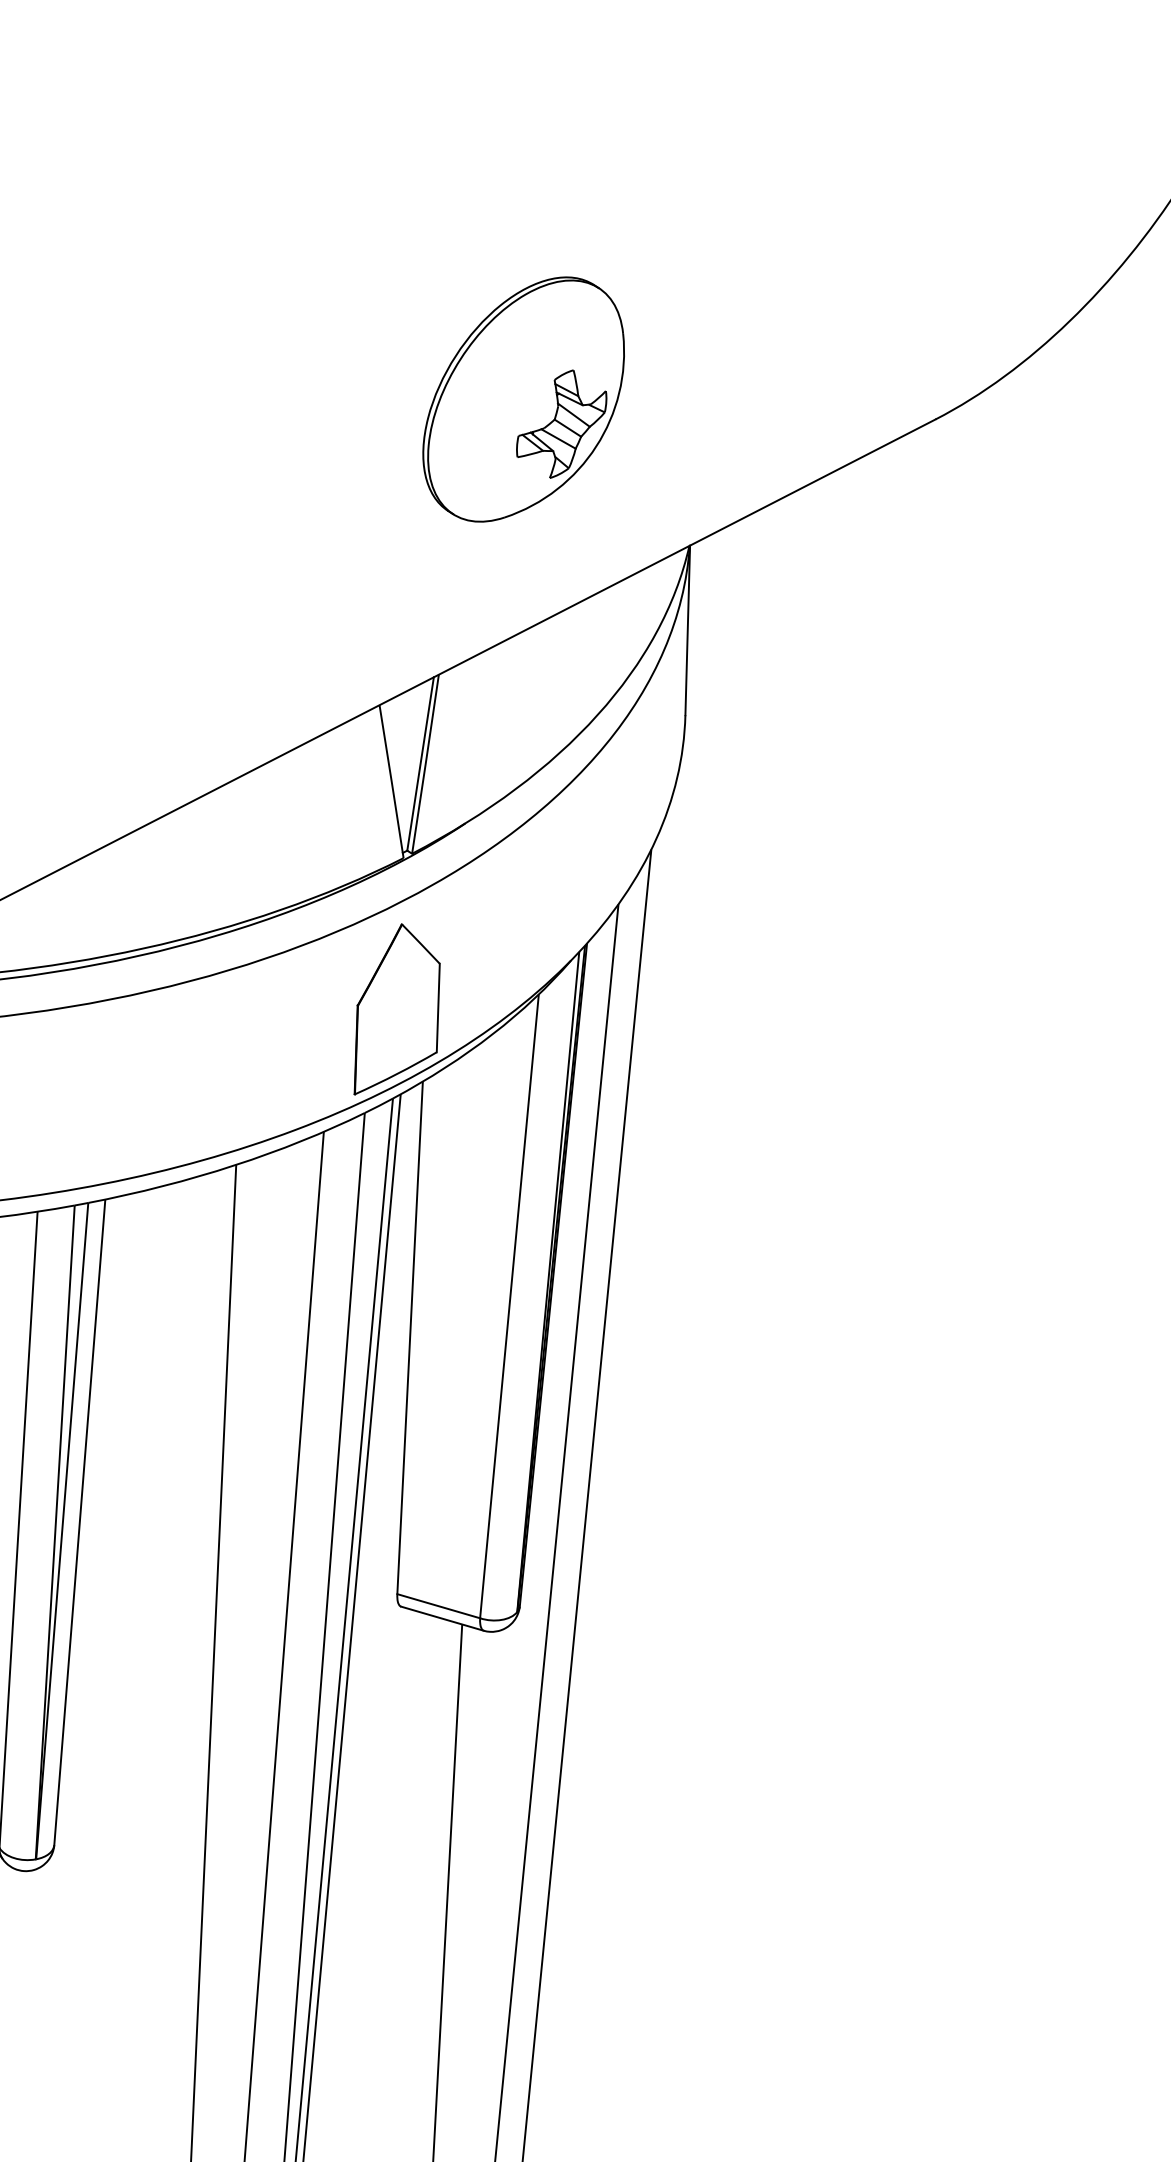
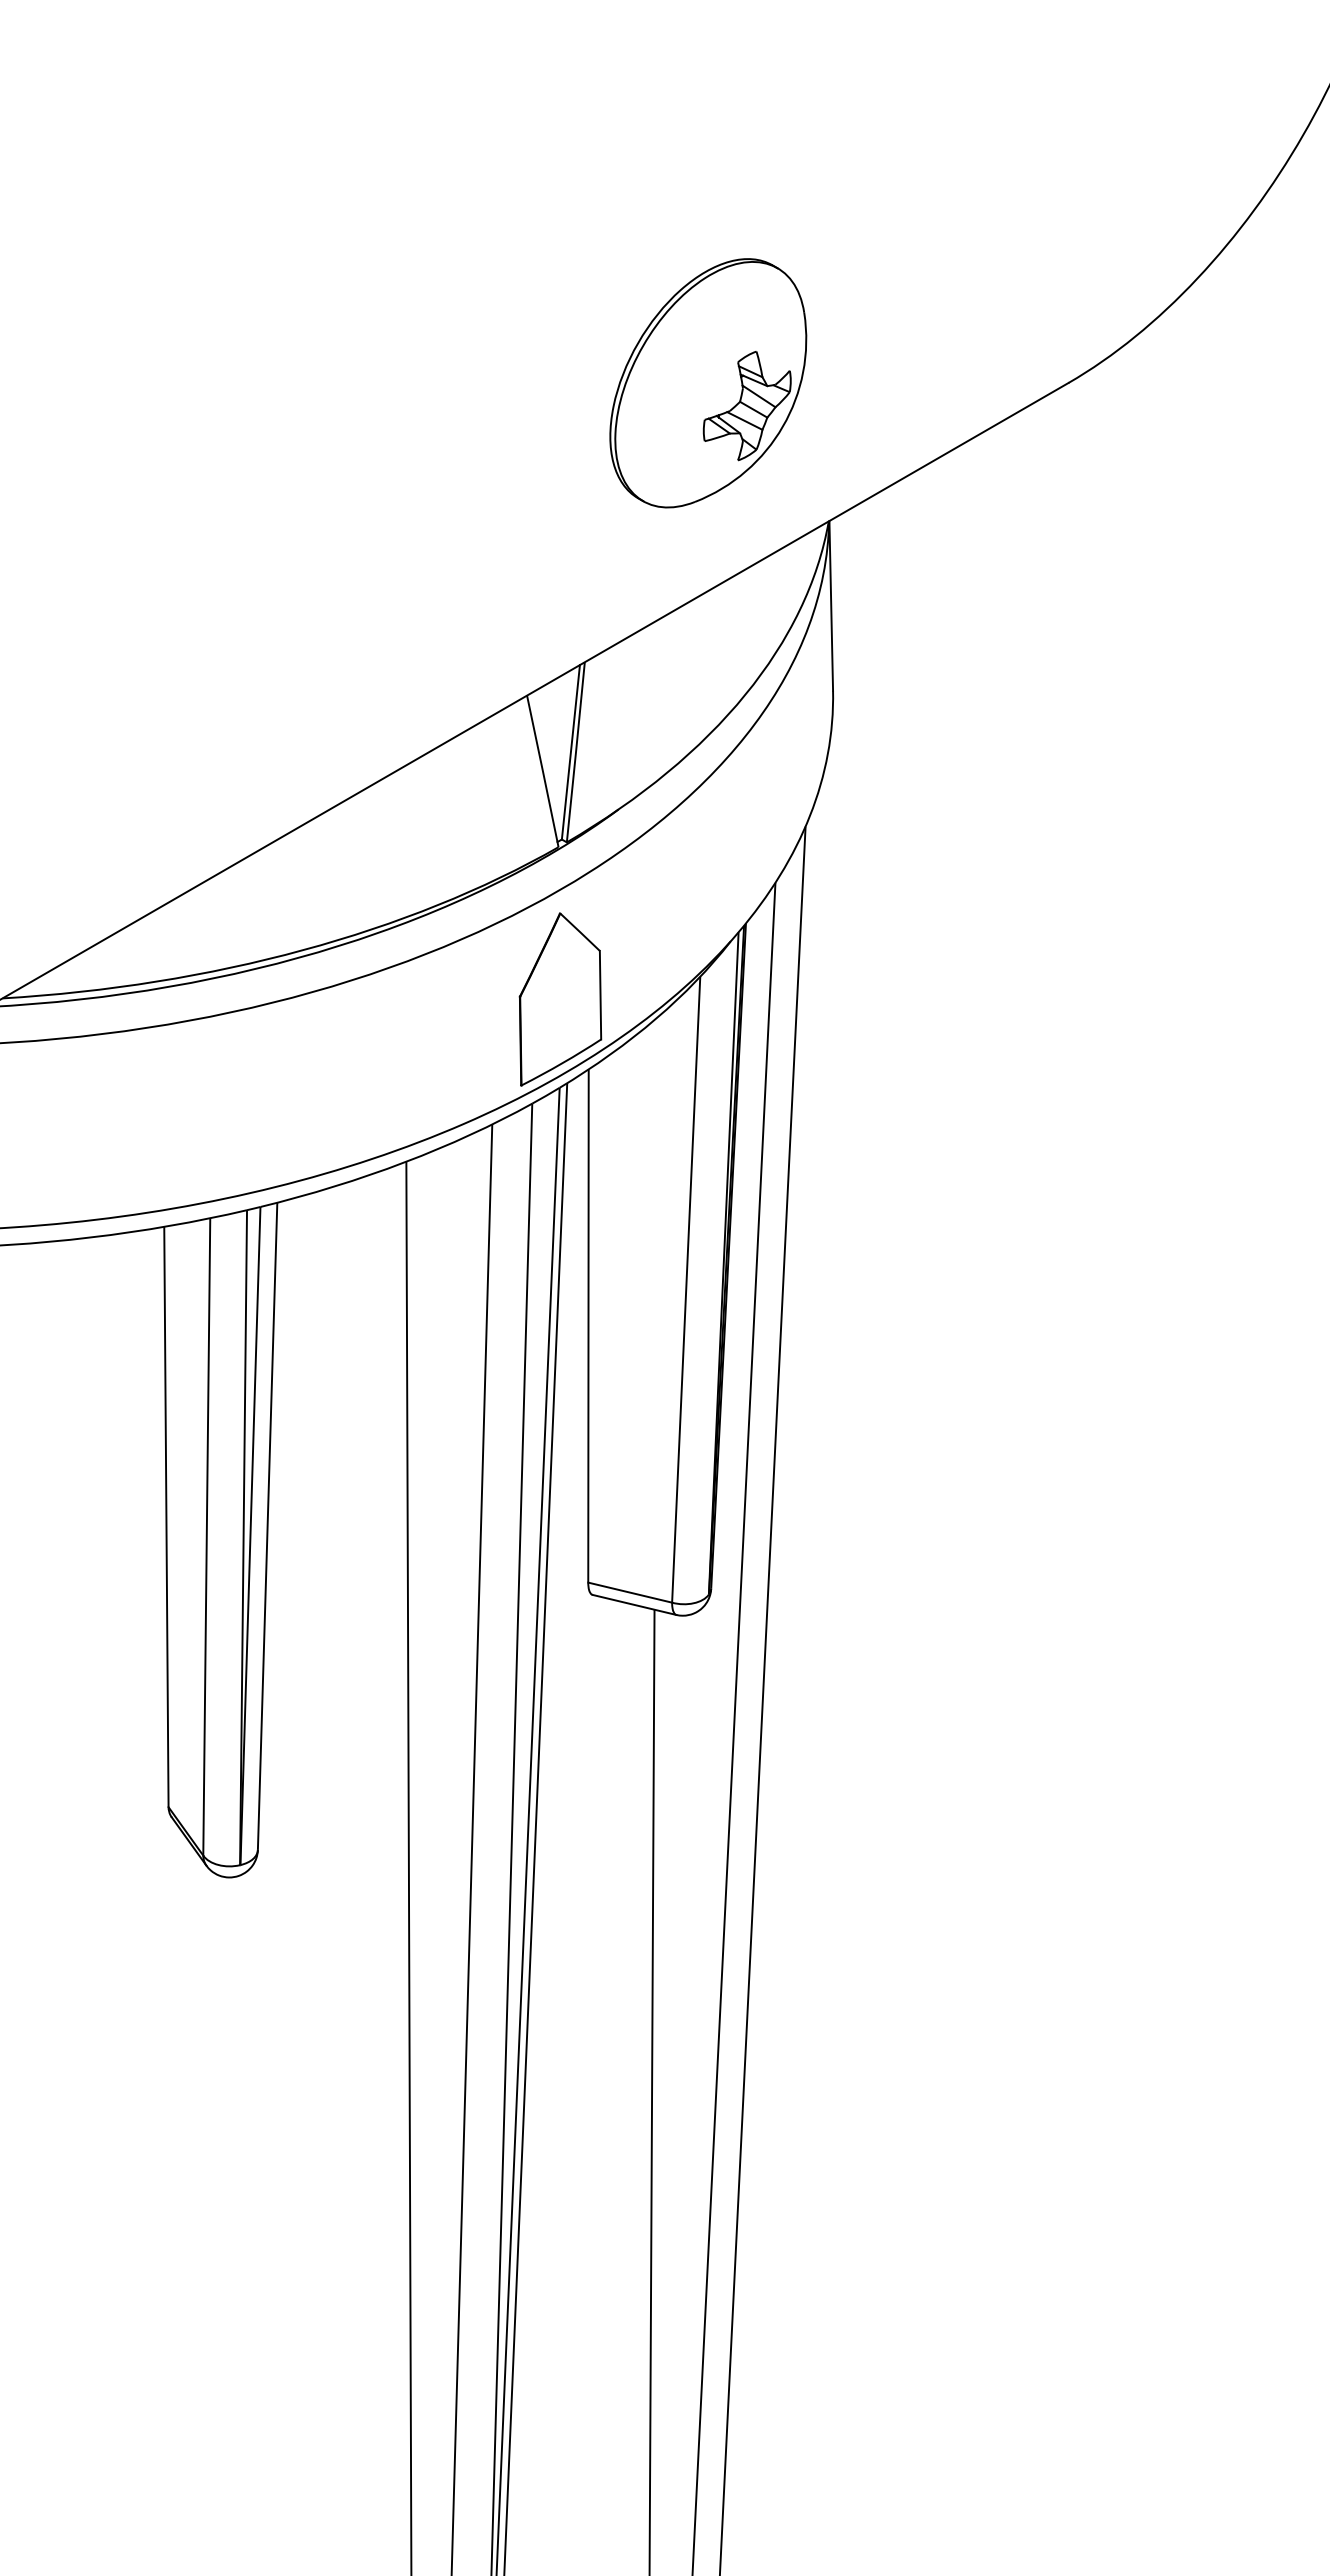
part: (524, 399) -> (708, 383), moved

